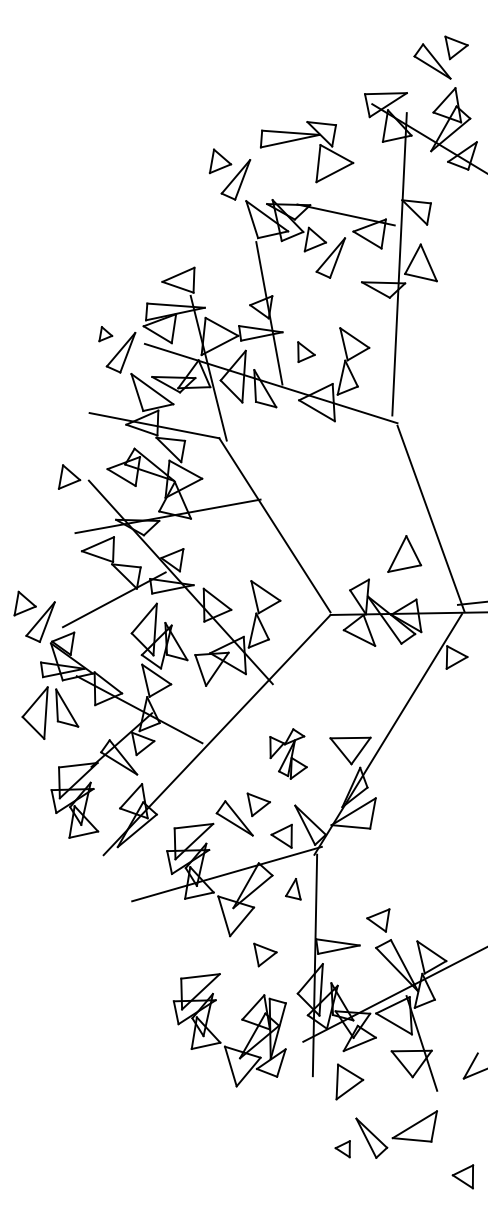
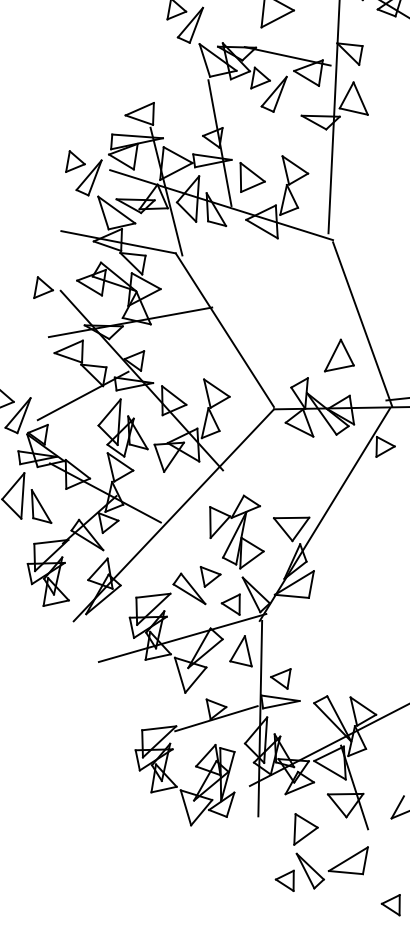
part: (105, 333) -> (75, 160), size x1.67
part: (306, 351) -> (252, 176), size x1.67
part: (67, 707) -> (41, 505), moved
part: (288, 753) -> (236, 531), size x1.67
part: (293, 889) -> (241, 651), size x1.67
part: (378, 920) -> (280, 678), moved
line: (265, 965) -> (216, 718), added
part: (349, 1081) -> (305, 828), moved
part: (342, 1148) -> (284, 880), size x1.43

